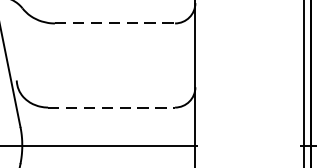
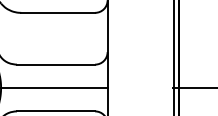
line: (115, 22) -> (58, 12), dashed -> solid
line: (112, 107) -> (56, 64), dashed -> solid

